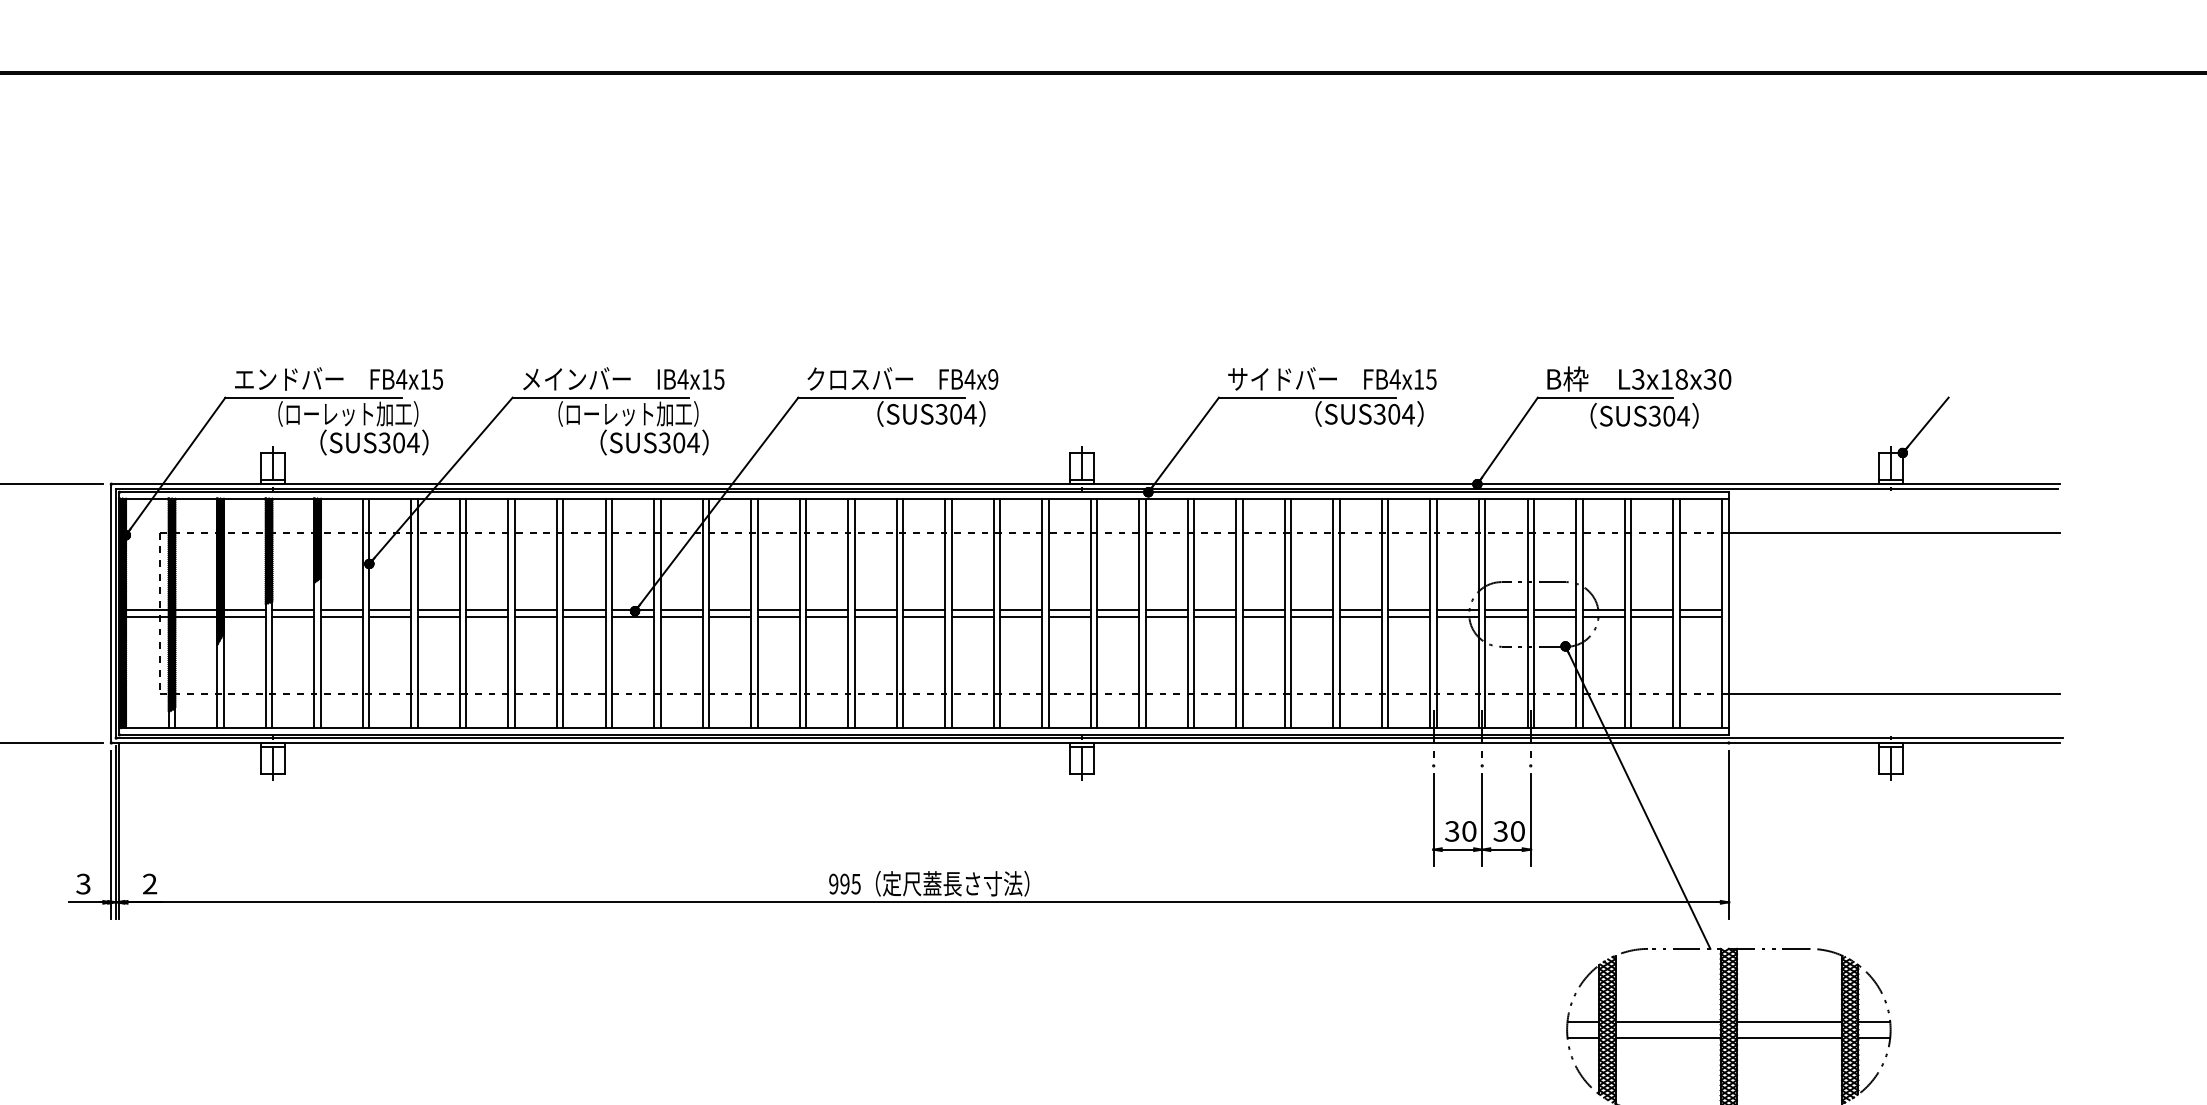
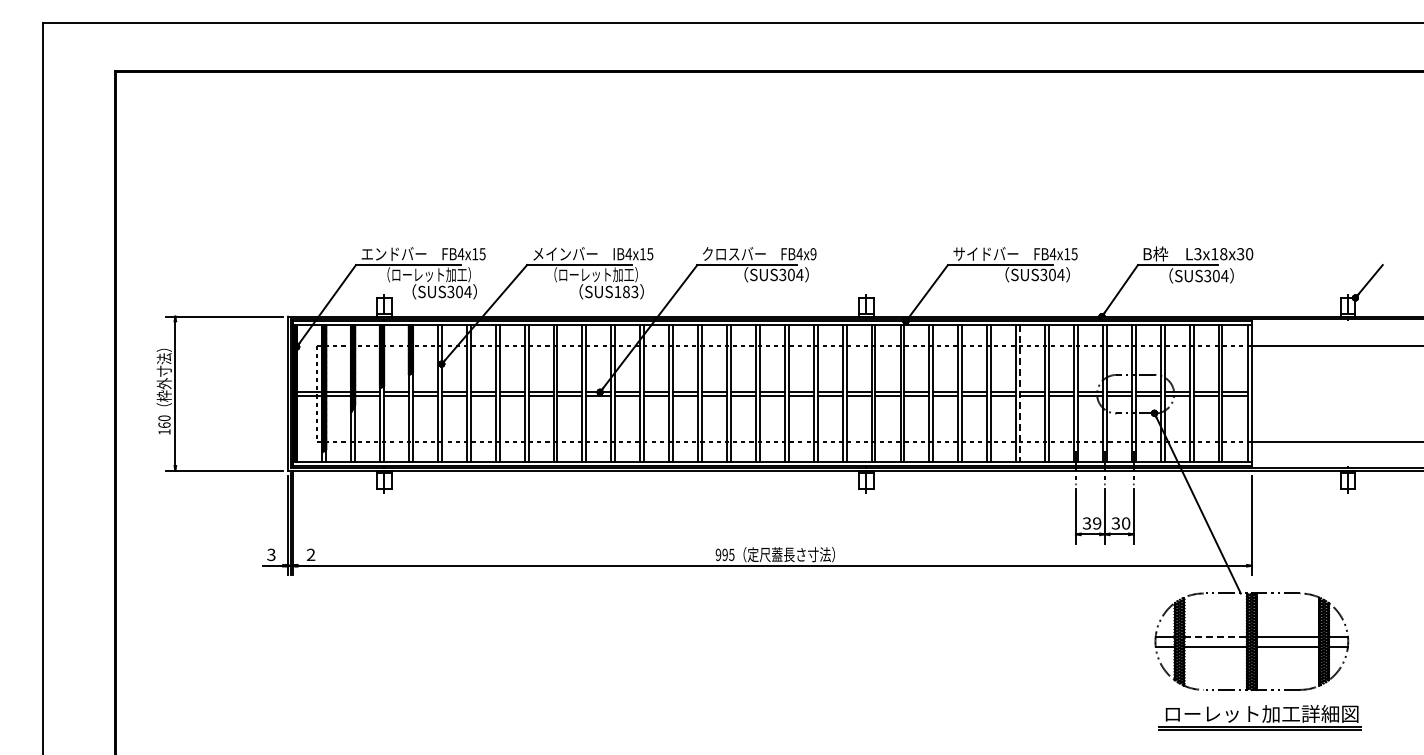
text: (679, 442) -> (626, 291), SUS304 -> SUS183
line: (1340, 614) -> (1020, 394), solid -> dashed
text: (1469, 831) -> (1097, 523), 30 -> 39
line: (1669, 1021) -> (1216, 636), solid -> dashed

